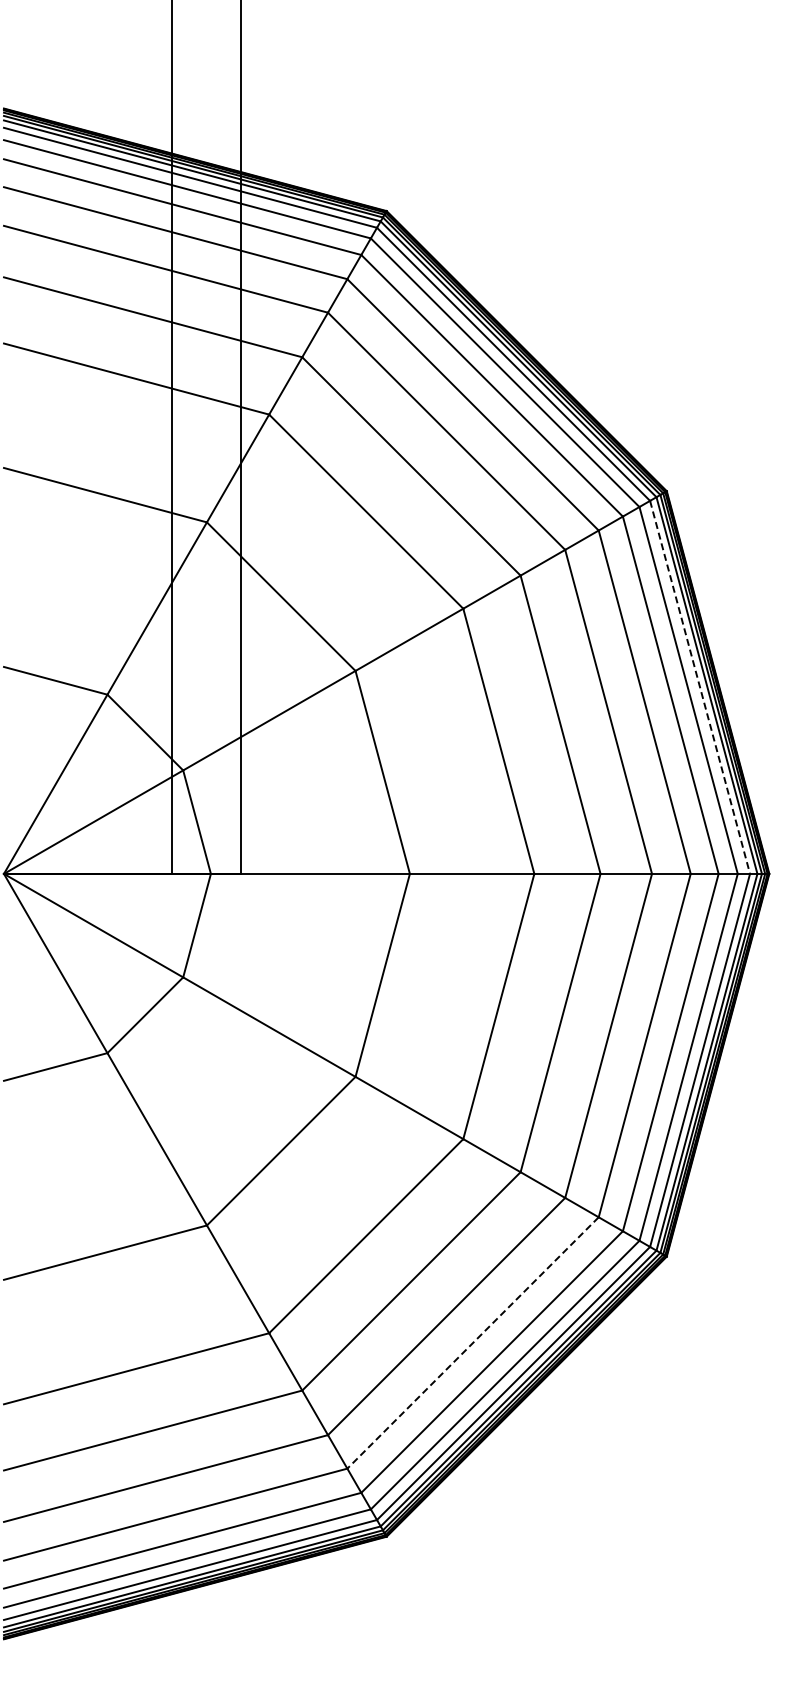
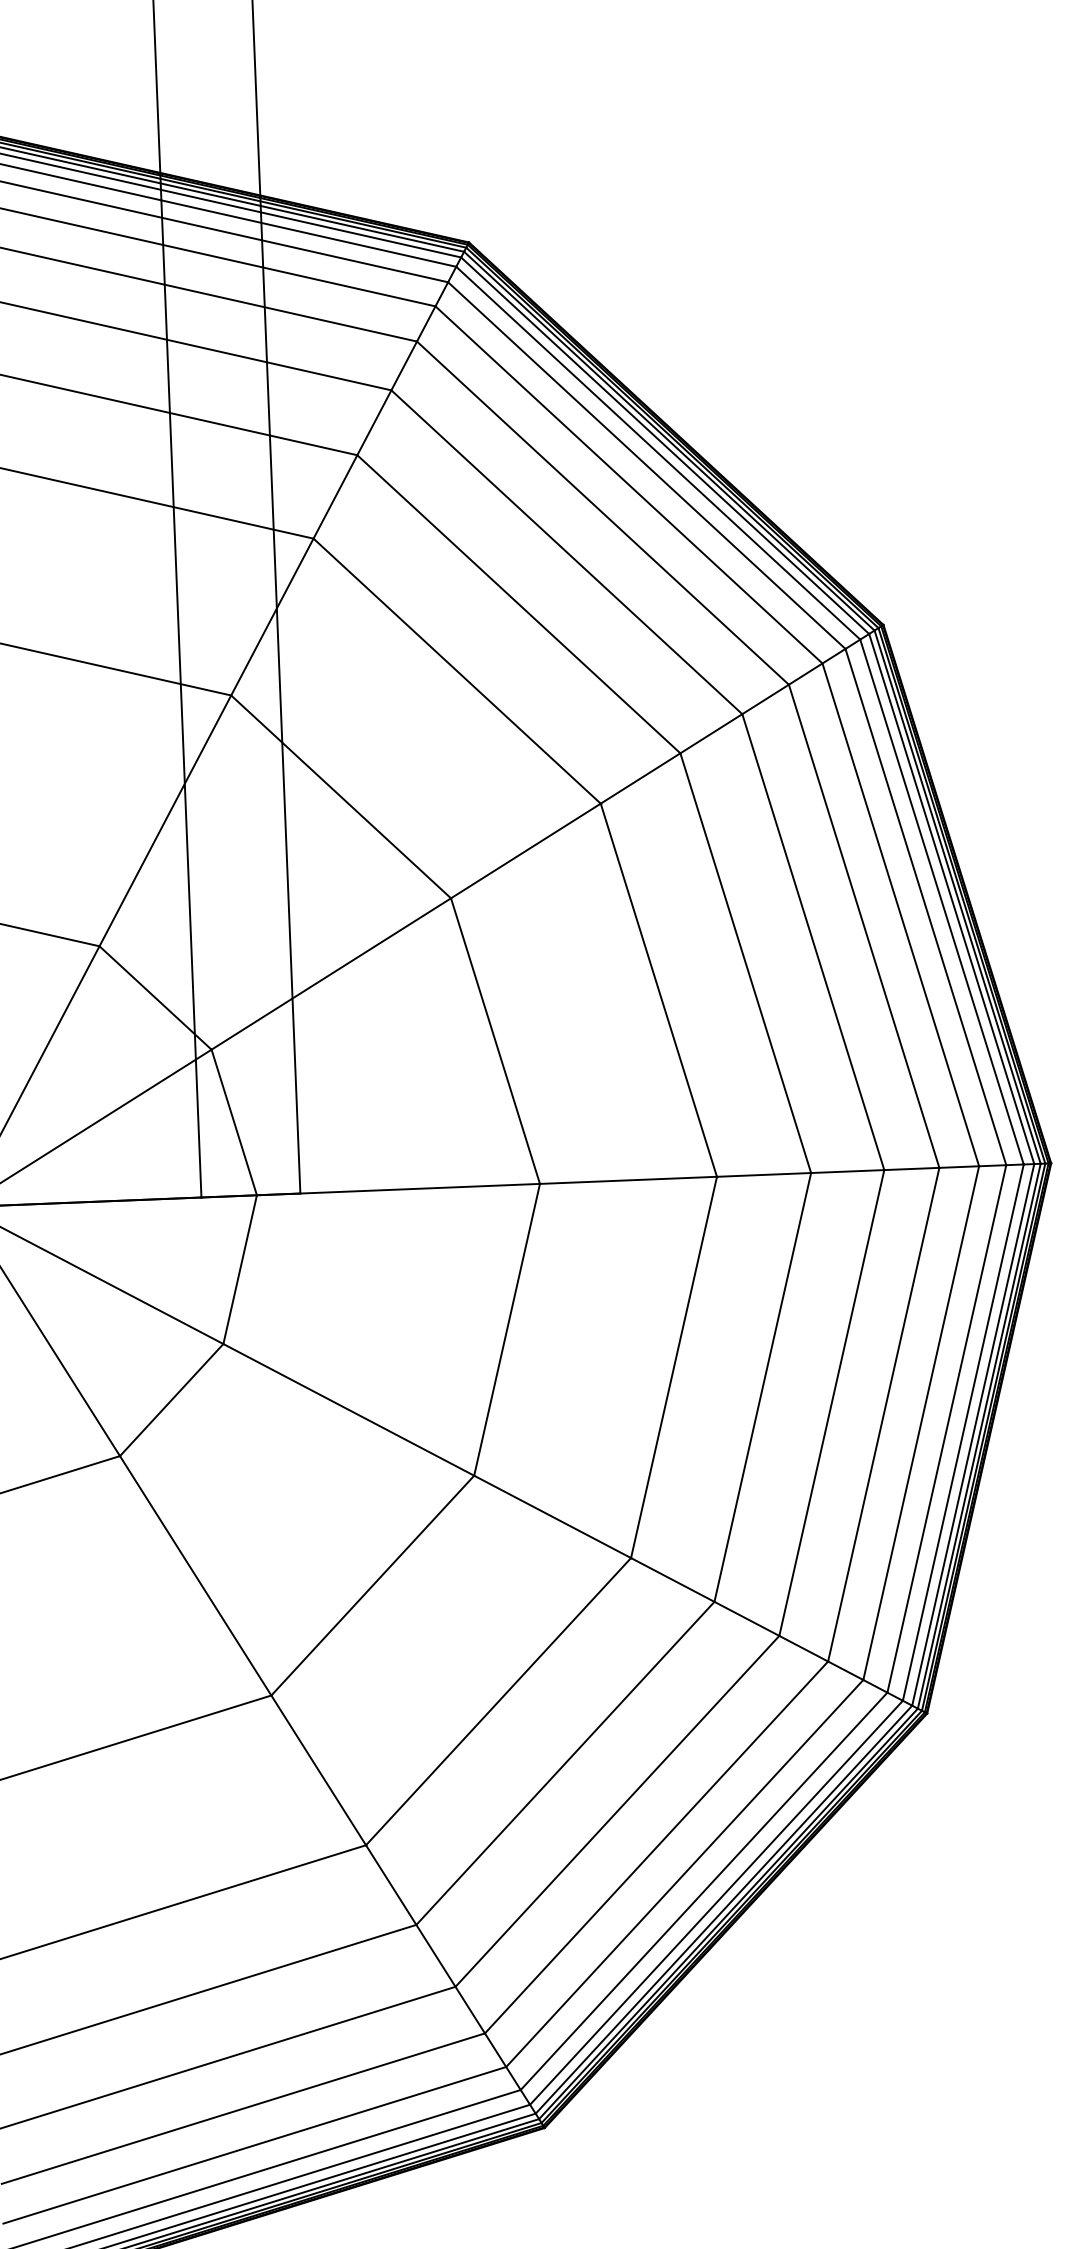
line: (700, 687) -> (942, 902), dashed -> solid
line: (473, 1342) -> (657, 1846), dashed -> solid

